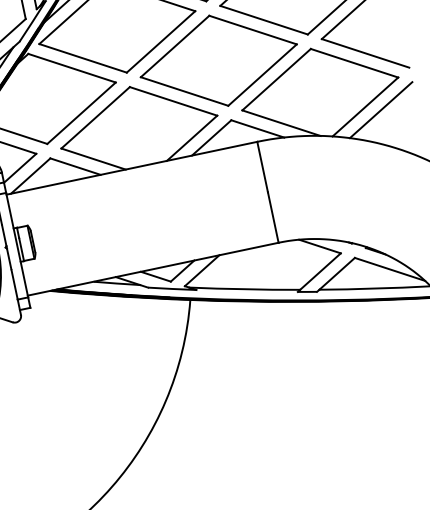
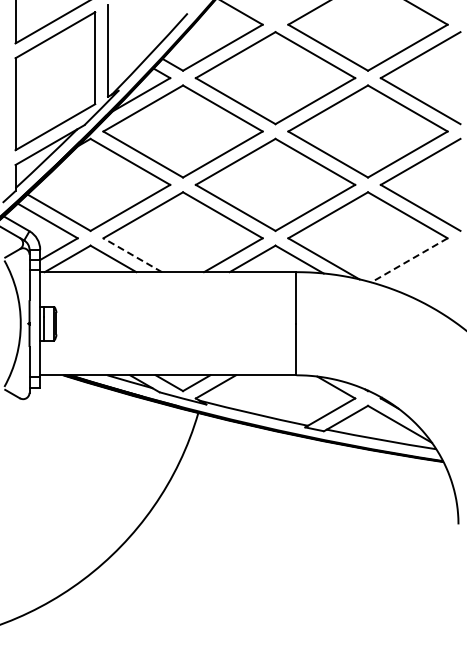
line: (365, 107) -> (409, 260), solid -> dashed
line: (380, 110) -> (423, 266), removed
line: (93, 159) -> (132, 255), solid -> dashed

